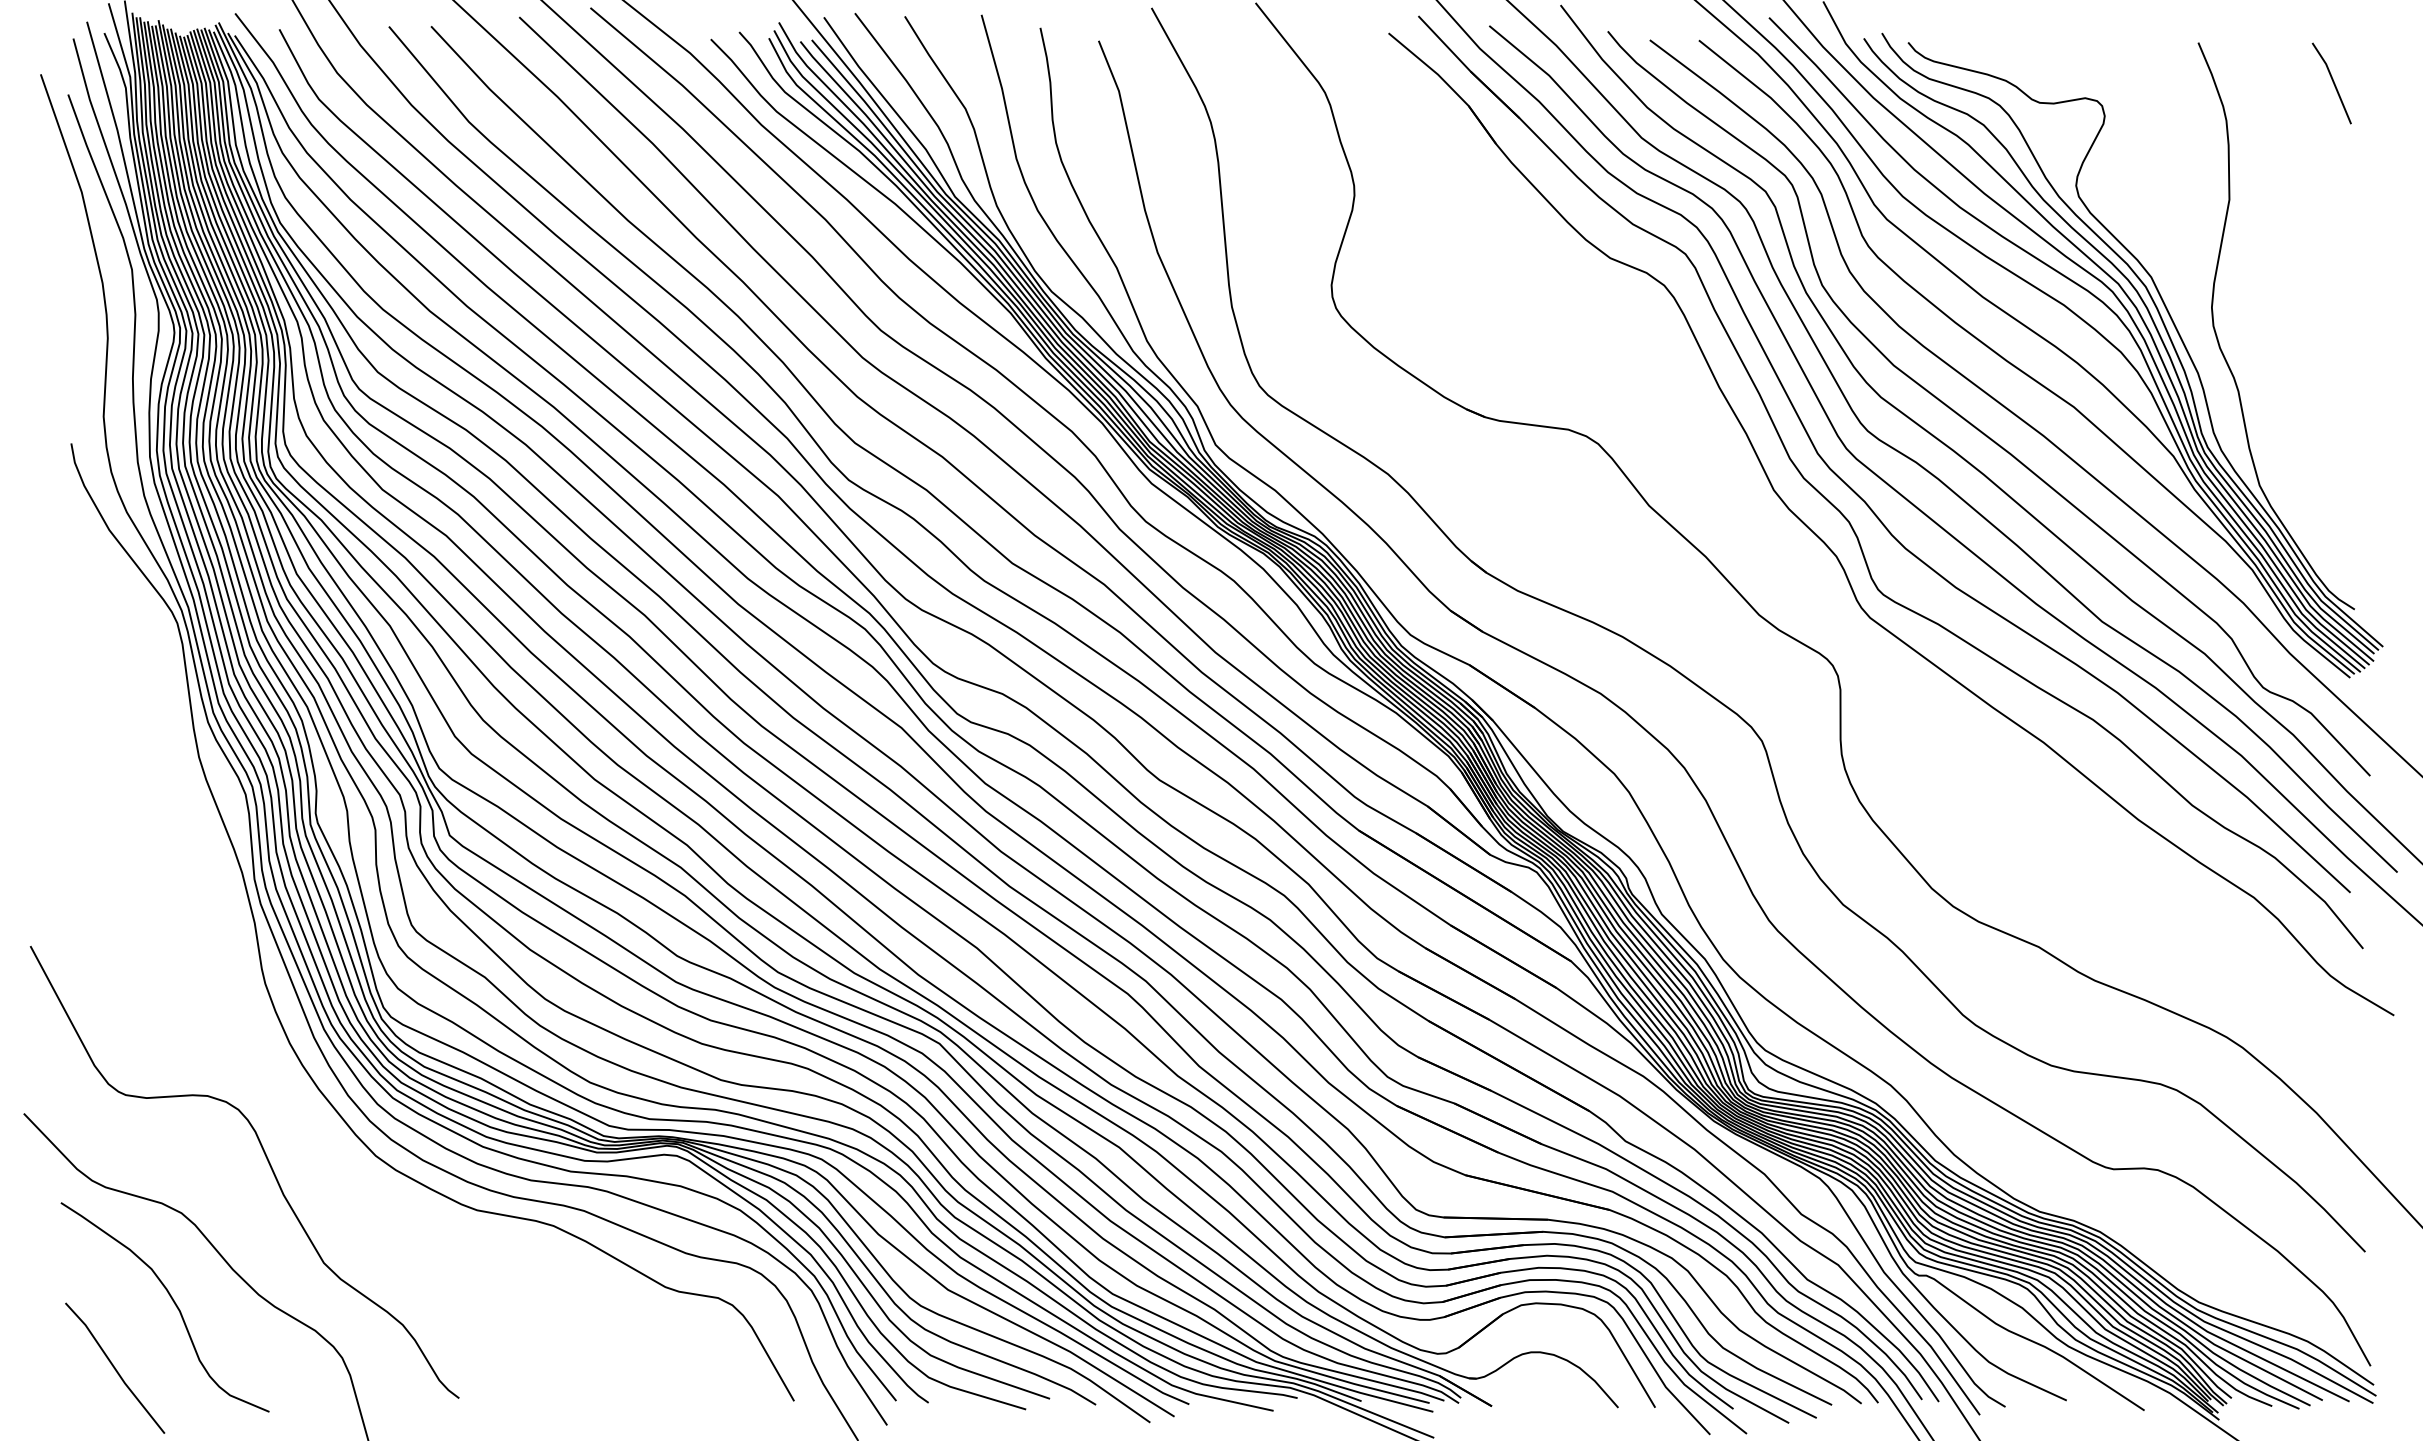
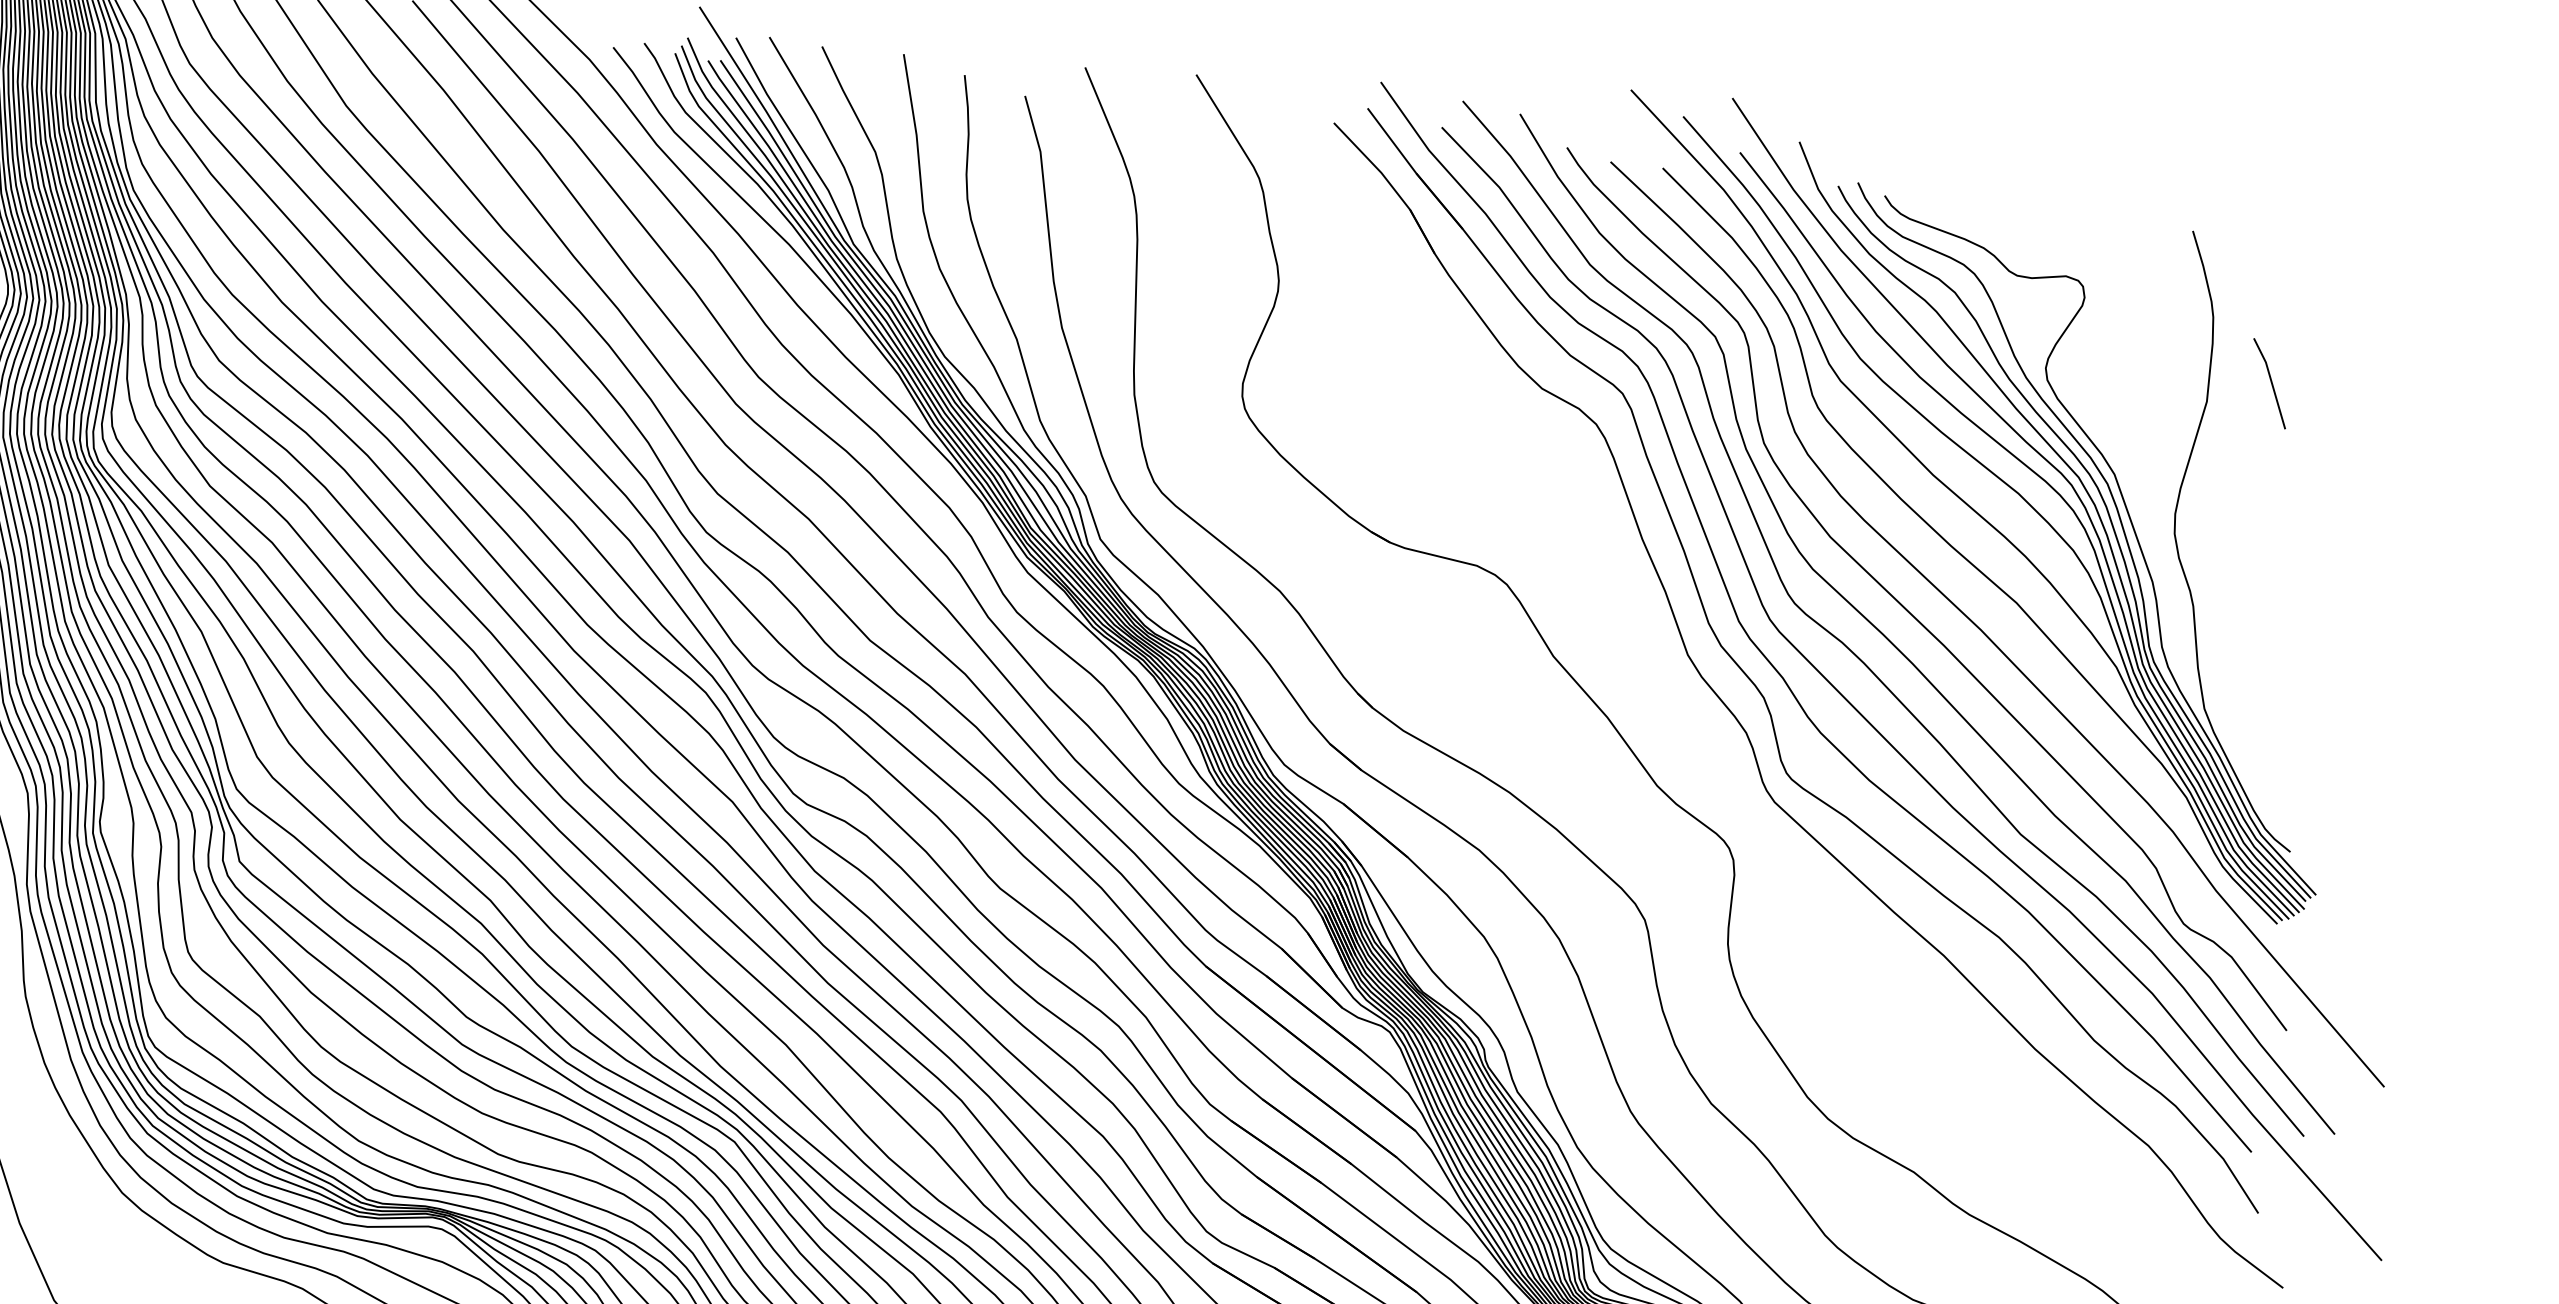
line: (2332, 82) -> (2270, 382), moved

